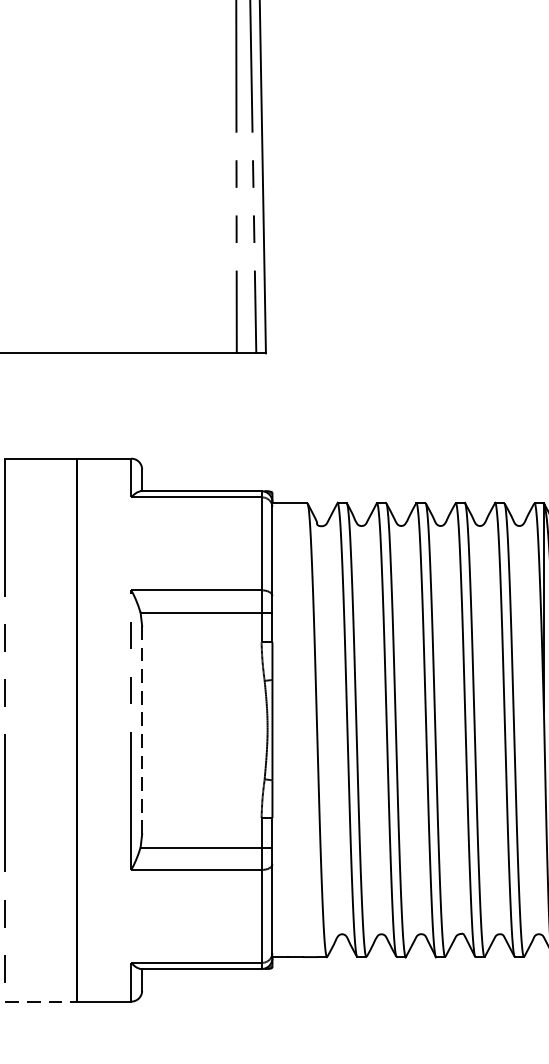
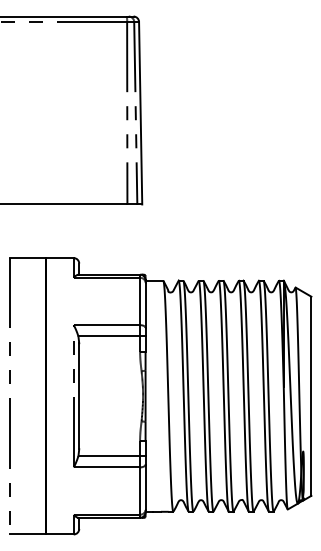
line: (142, 730) -> (79, 396), dashed -> solid
line: (42, 1001) -> (28, 534), dashed -> solid

